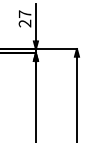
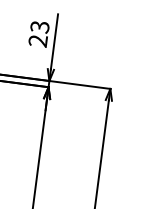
text: (24, 14) -> (39, 27), 27 -> 23

